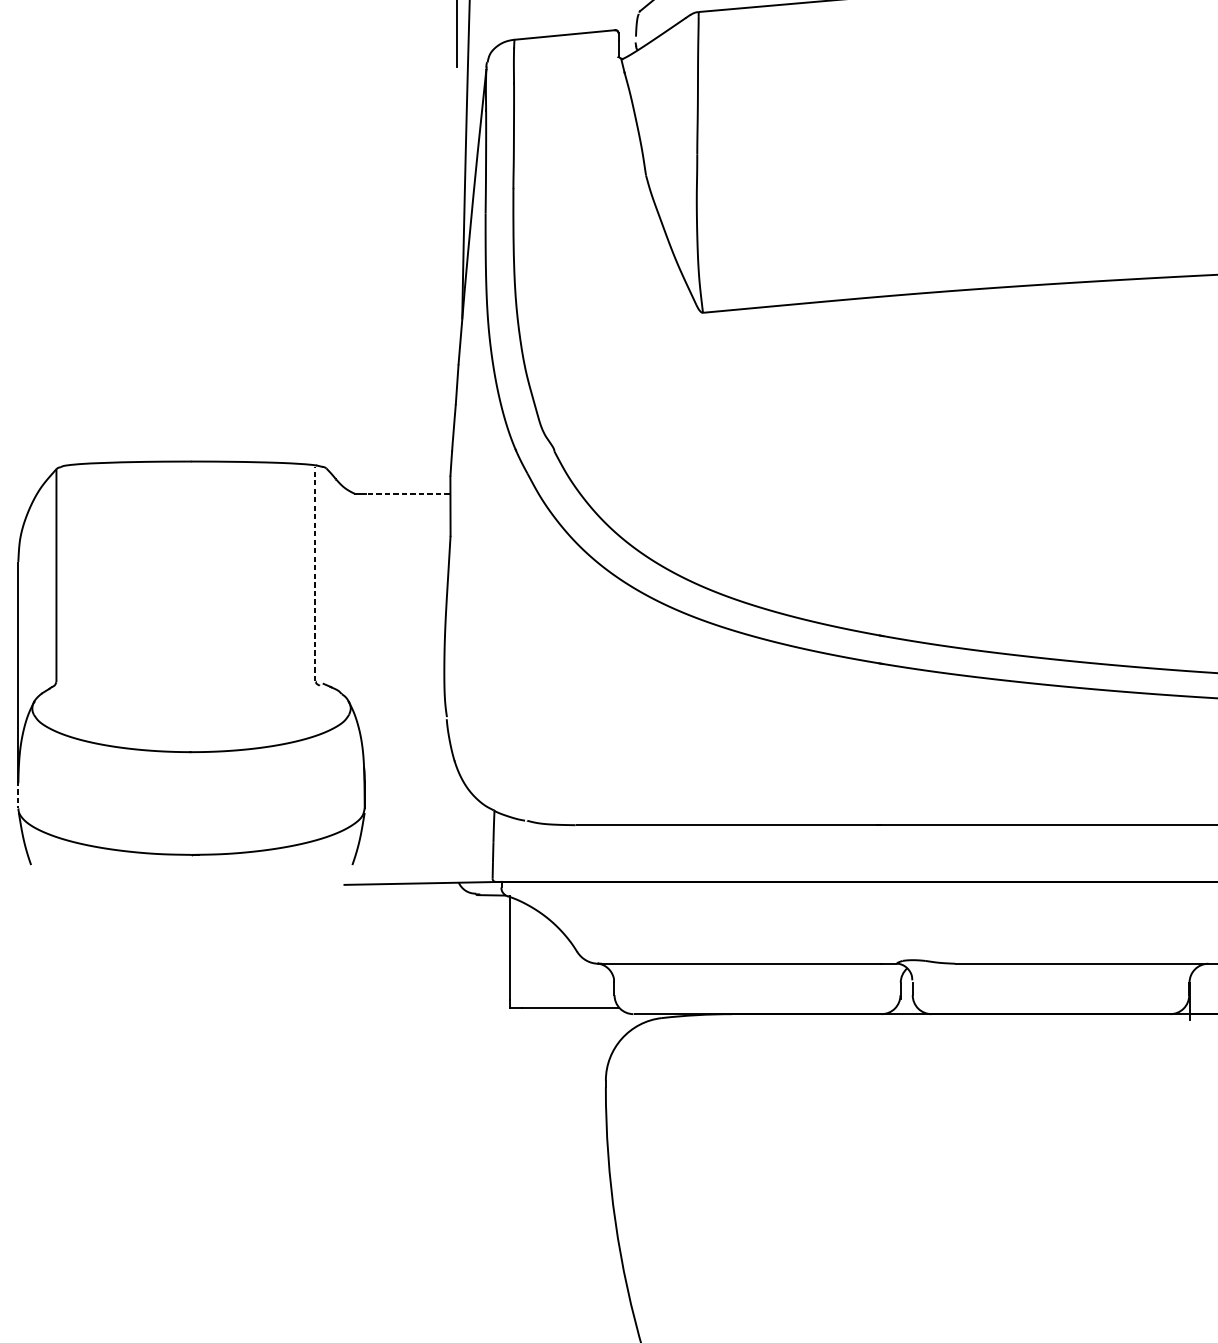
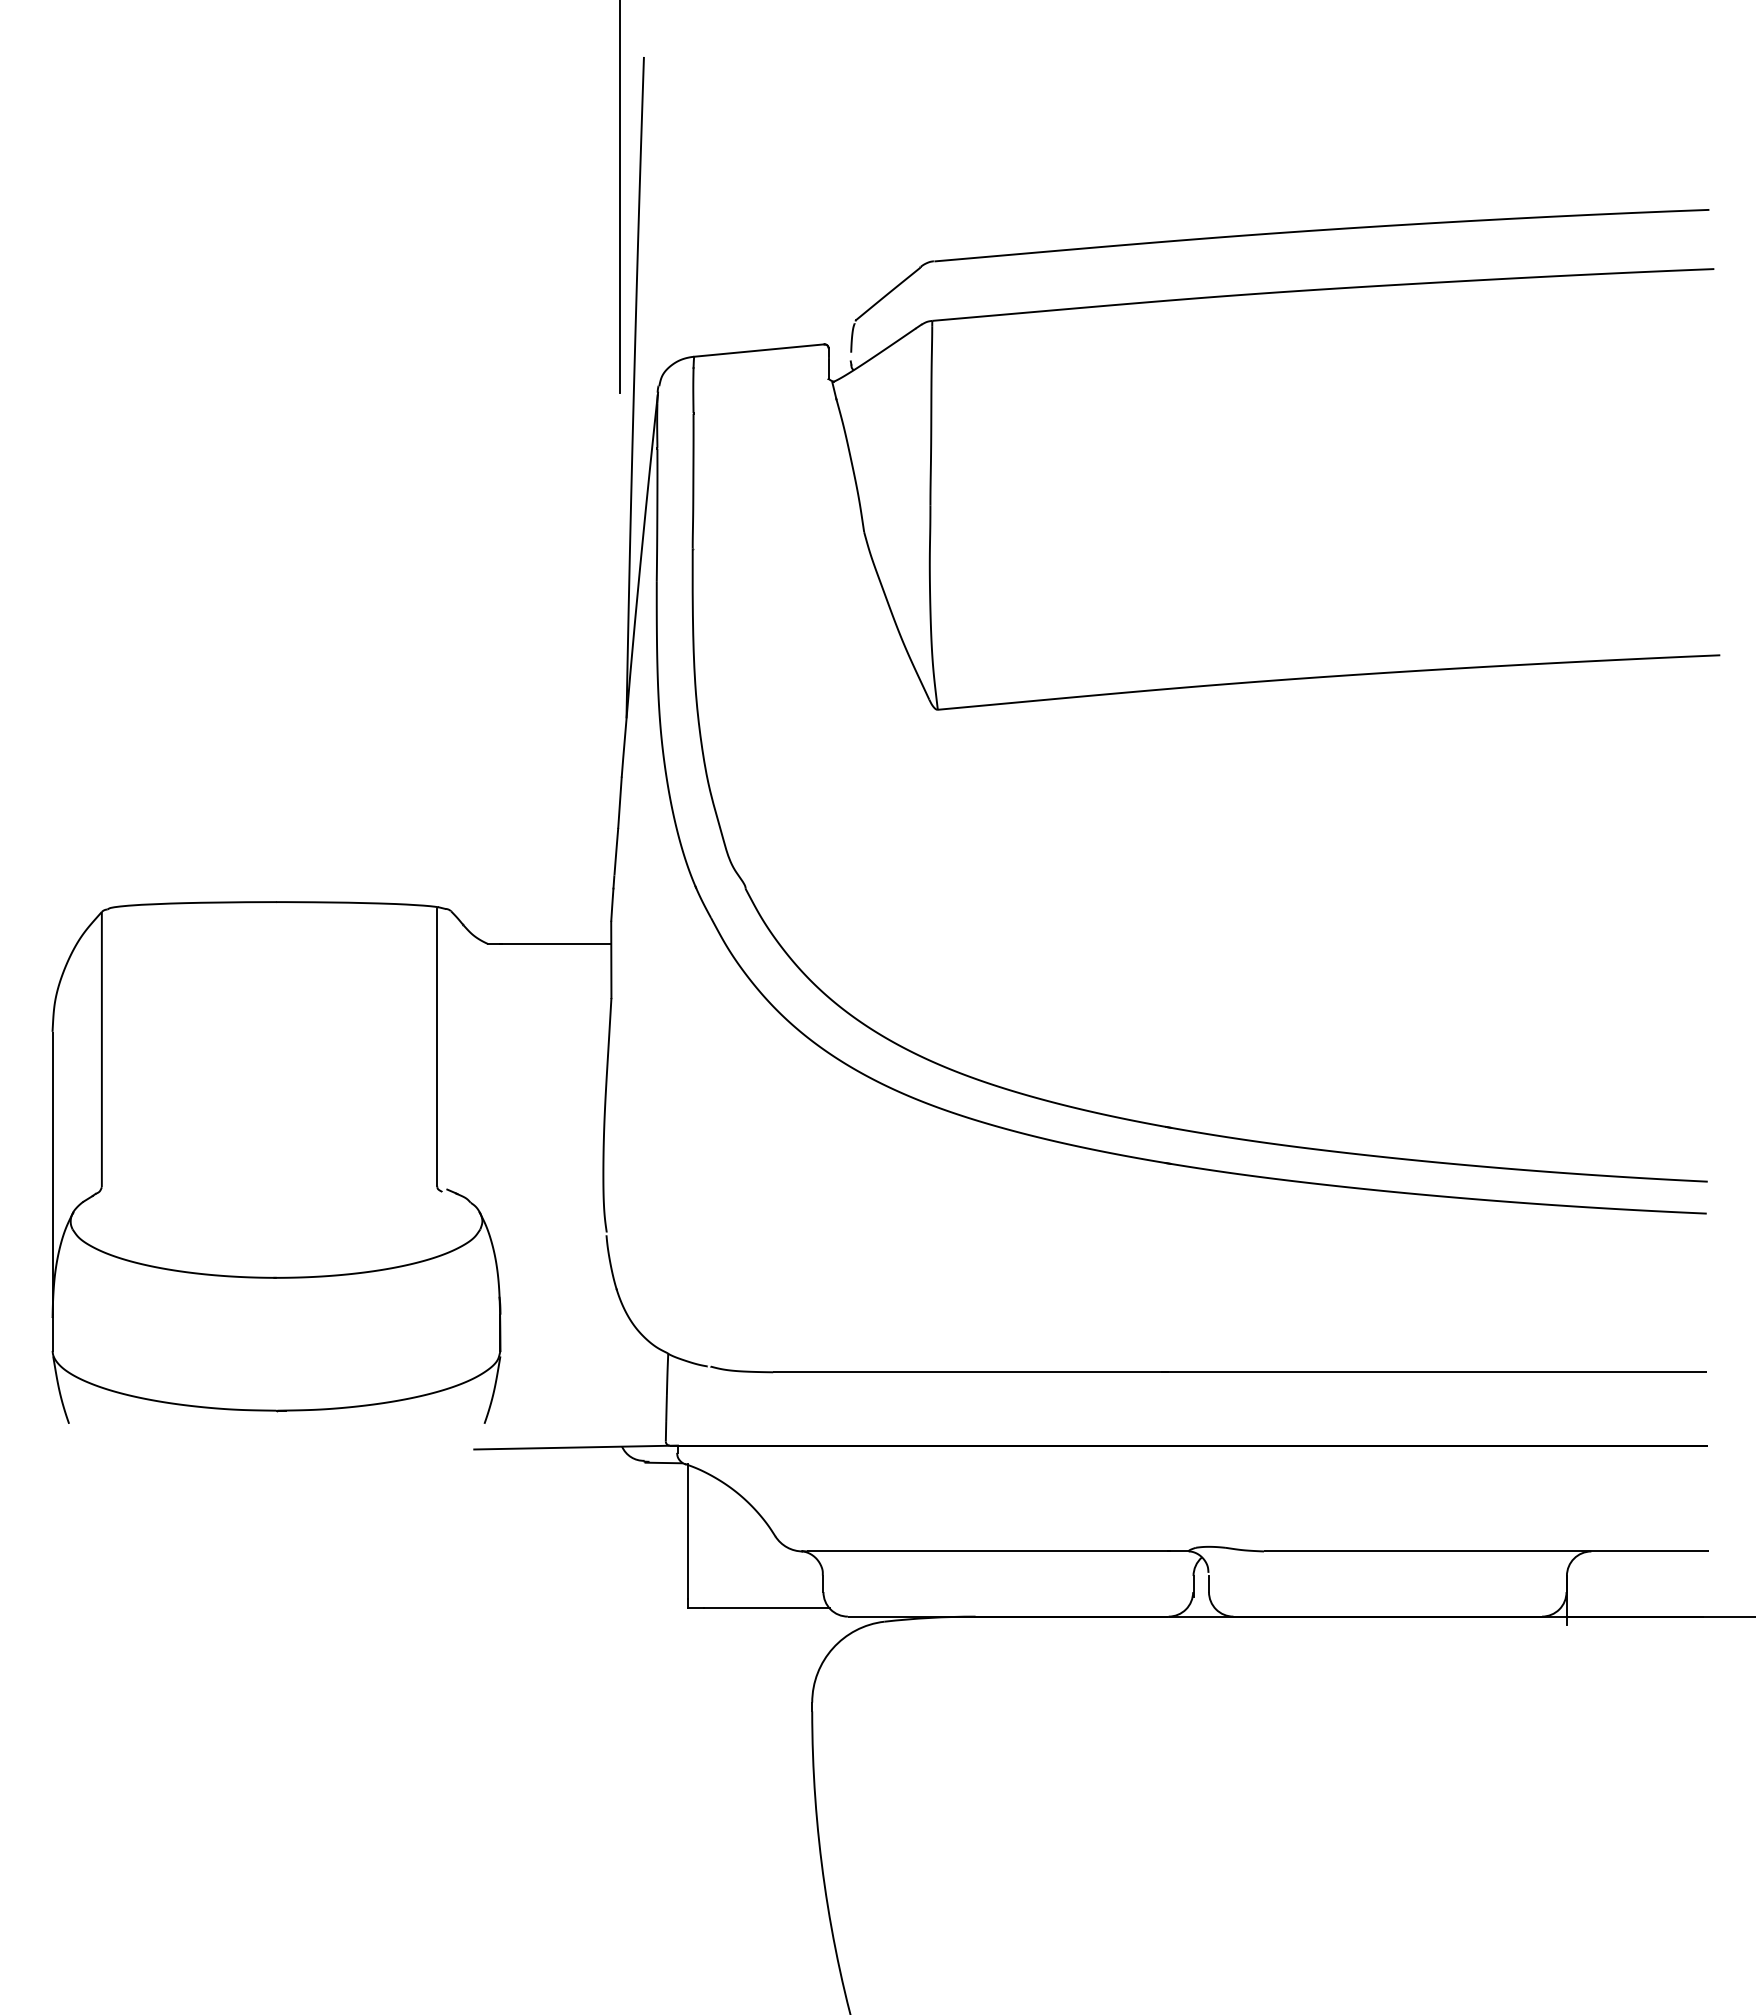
line: (407, 494) -> (555, 944), dashed -> solid
line: (315, 573) -> (436, 1047), dashed -> solid
line: (18, 795) -> (52, 1333), dashed -> solid

